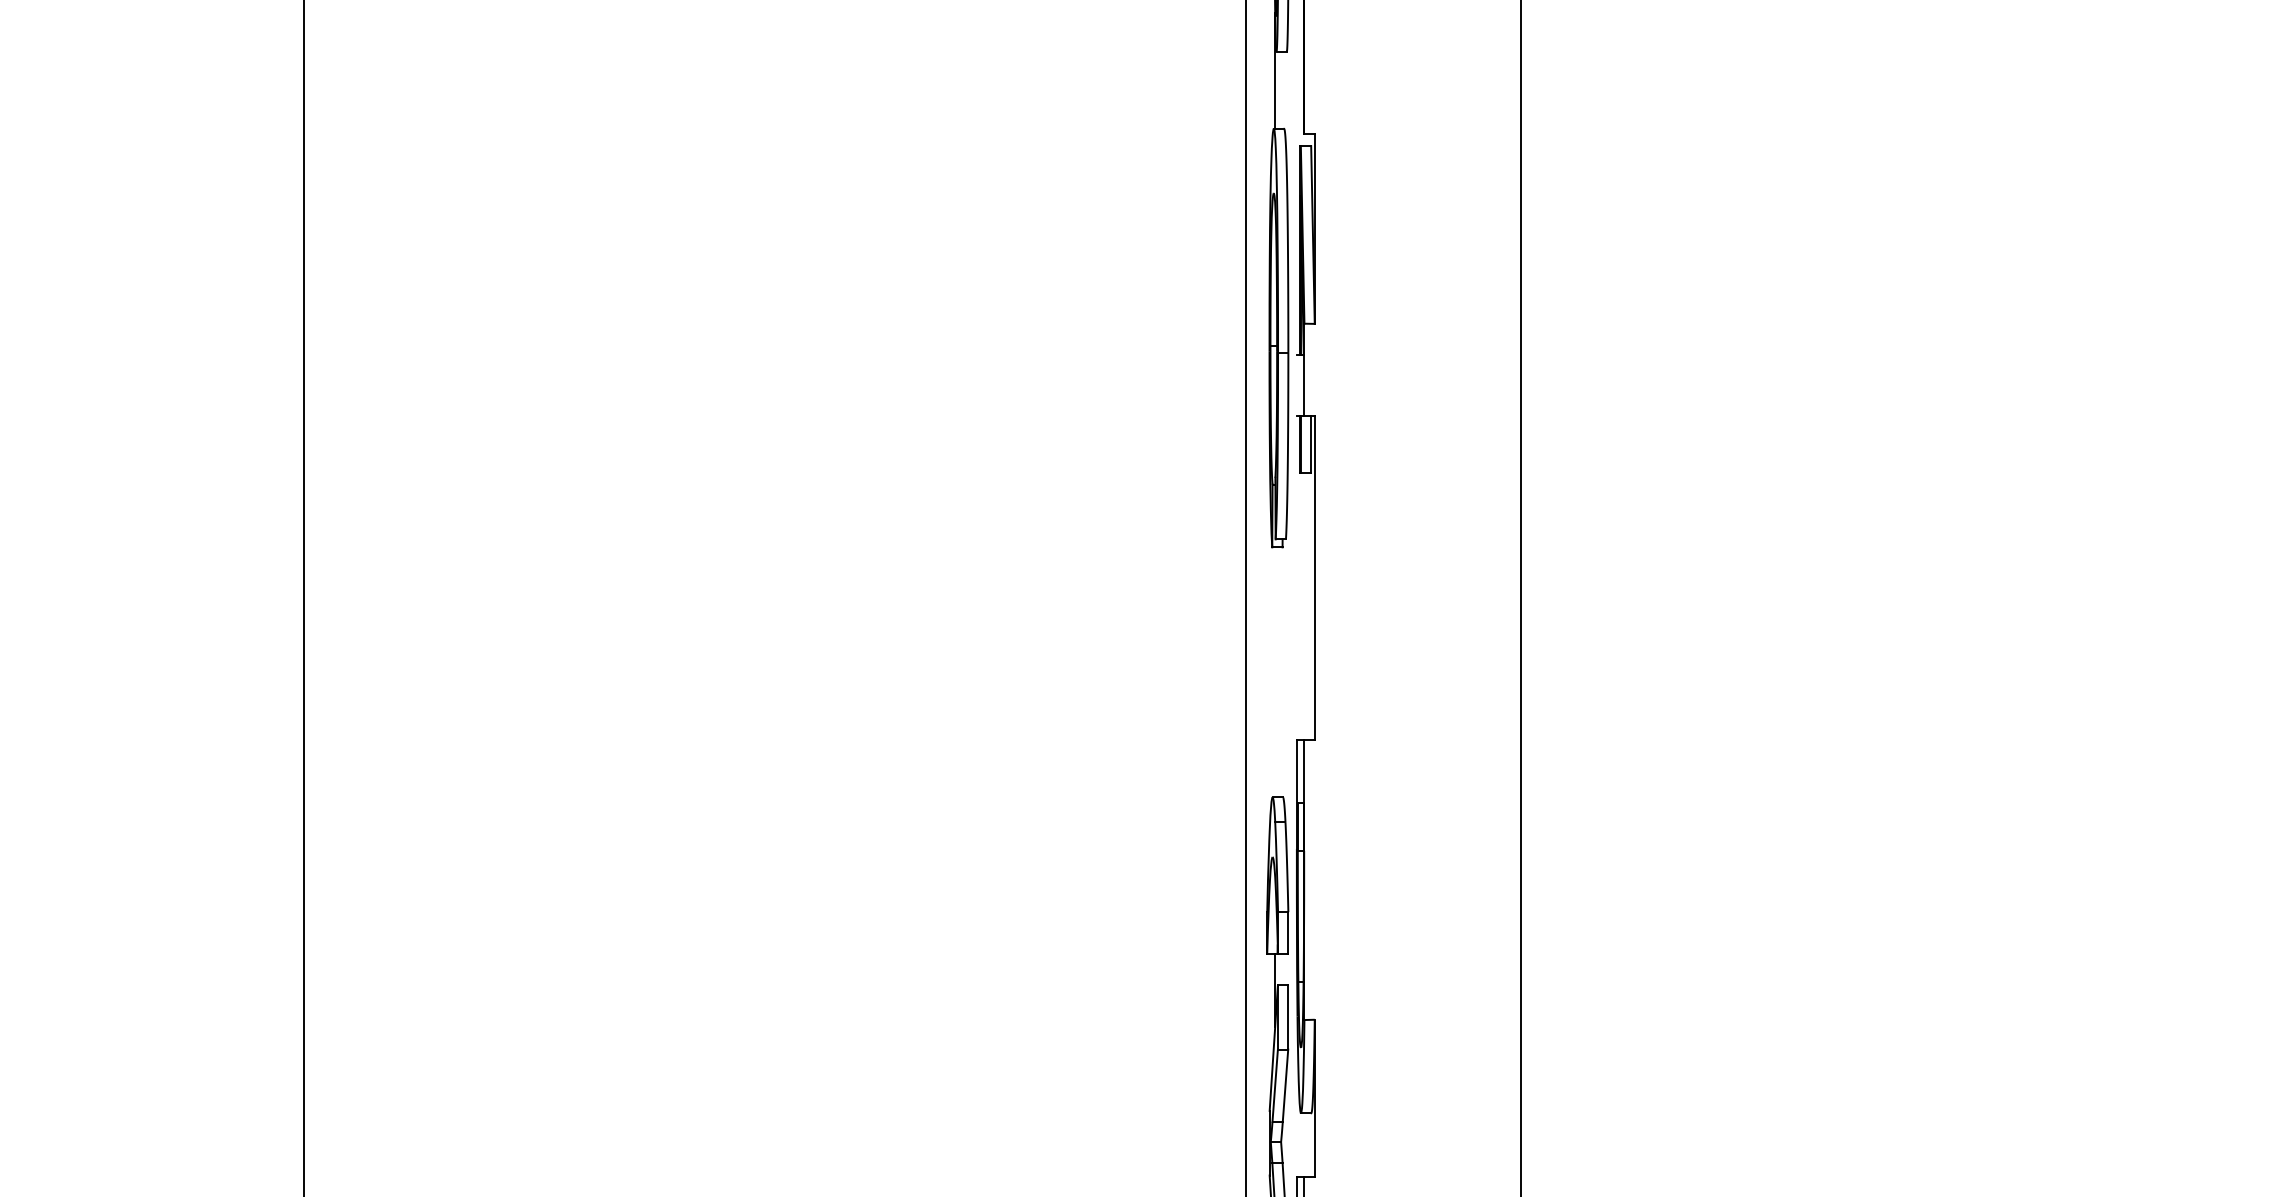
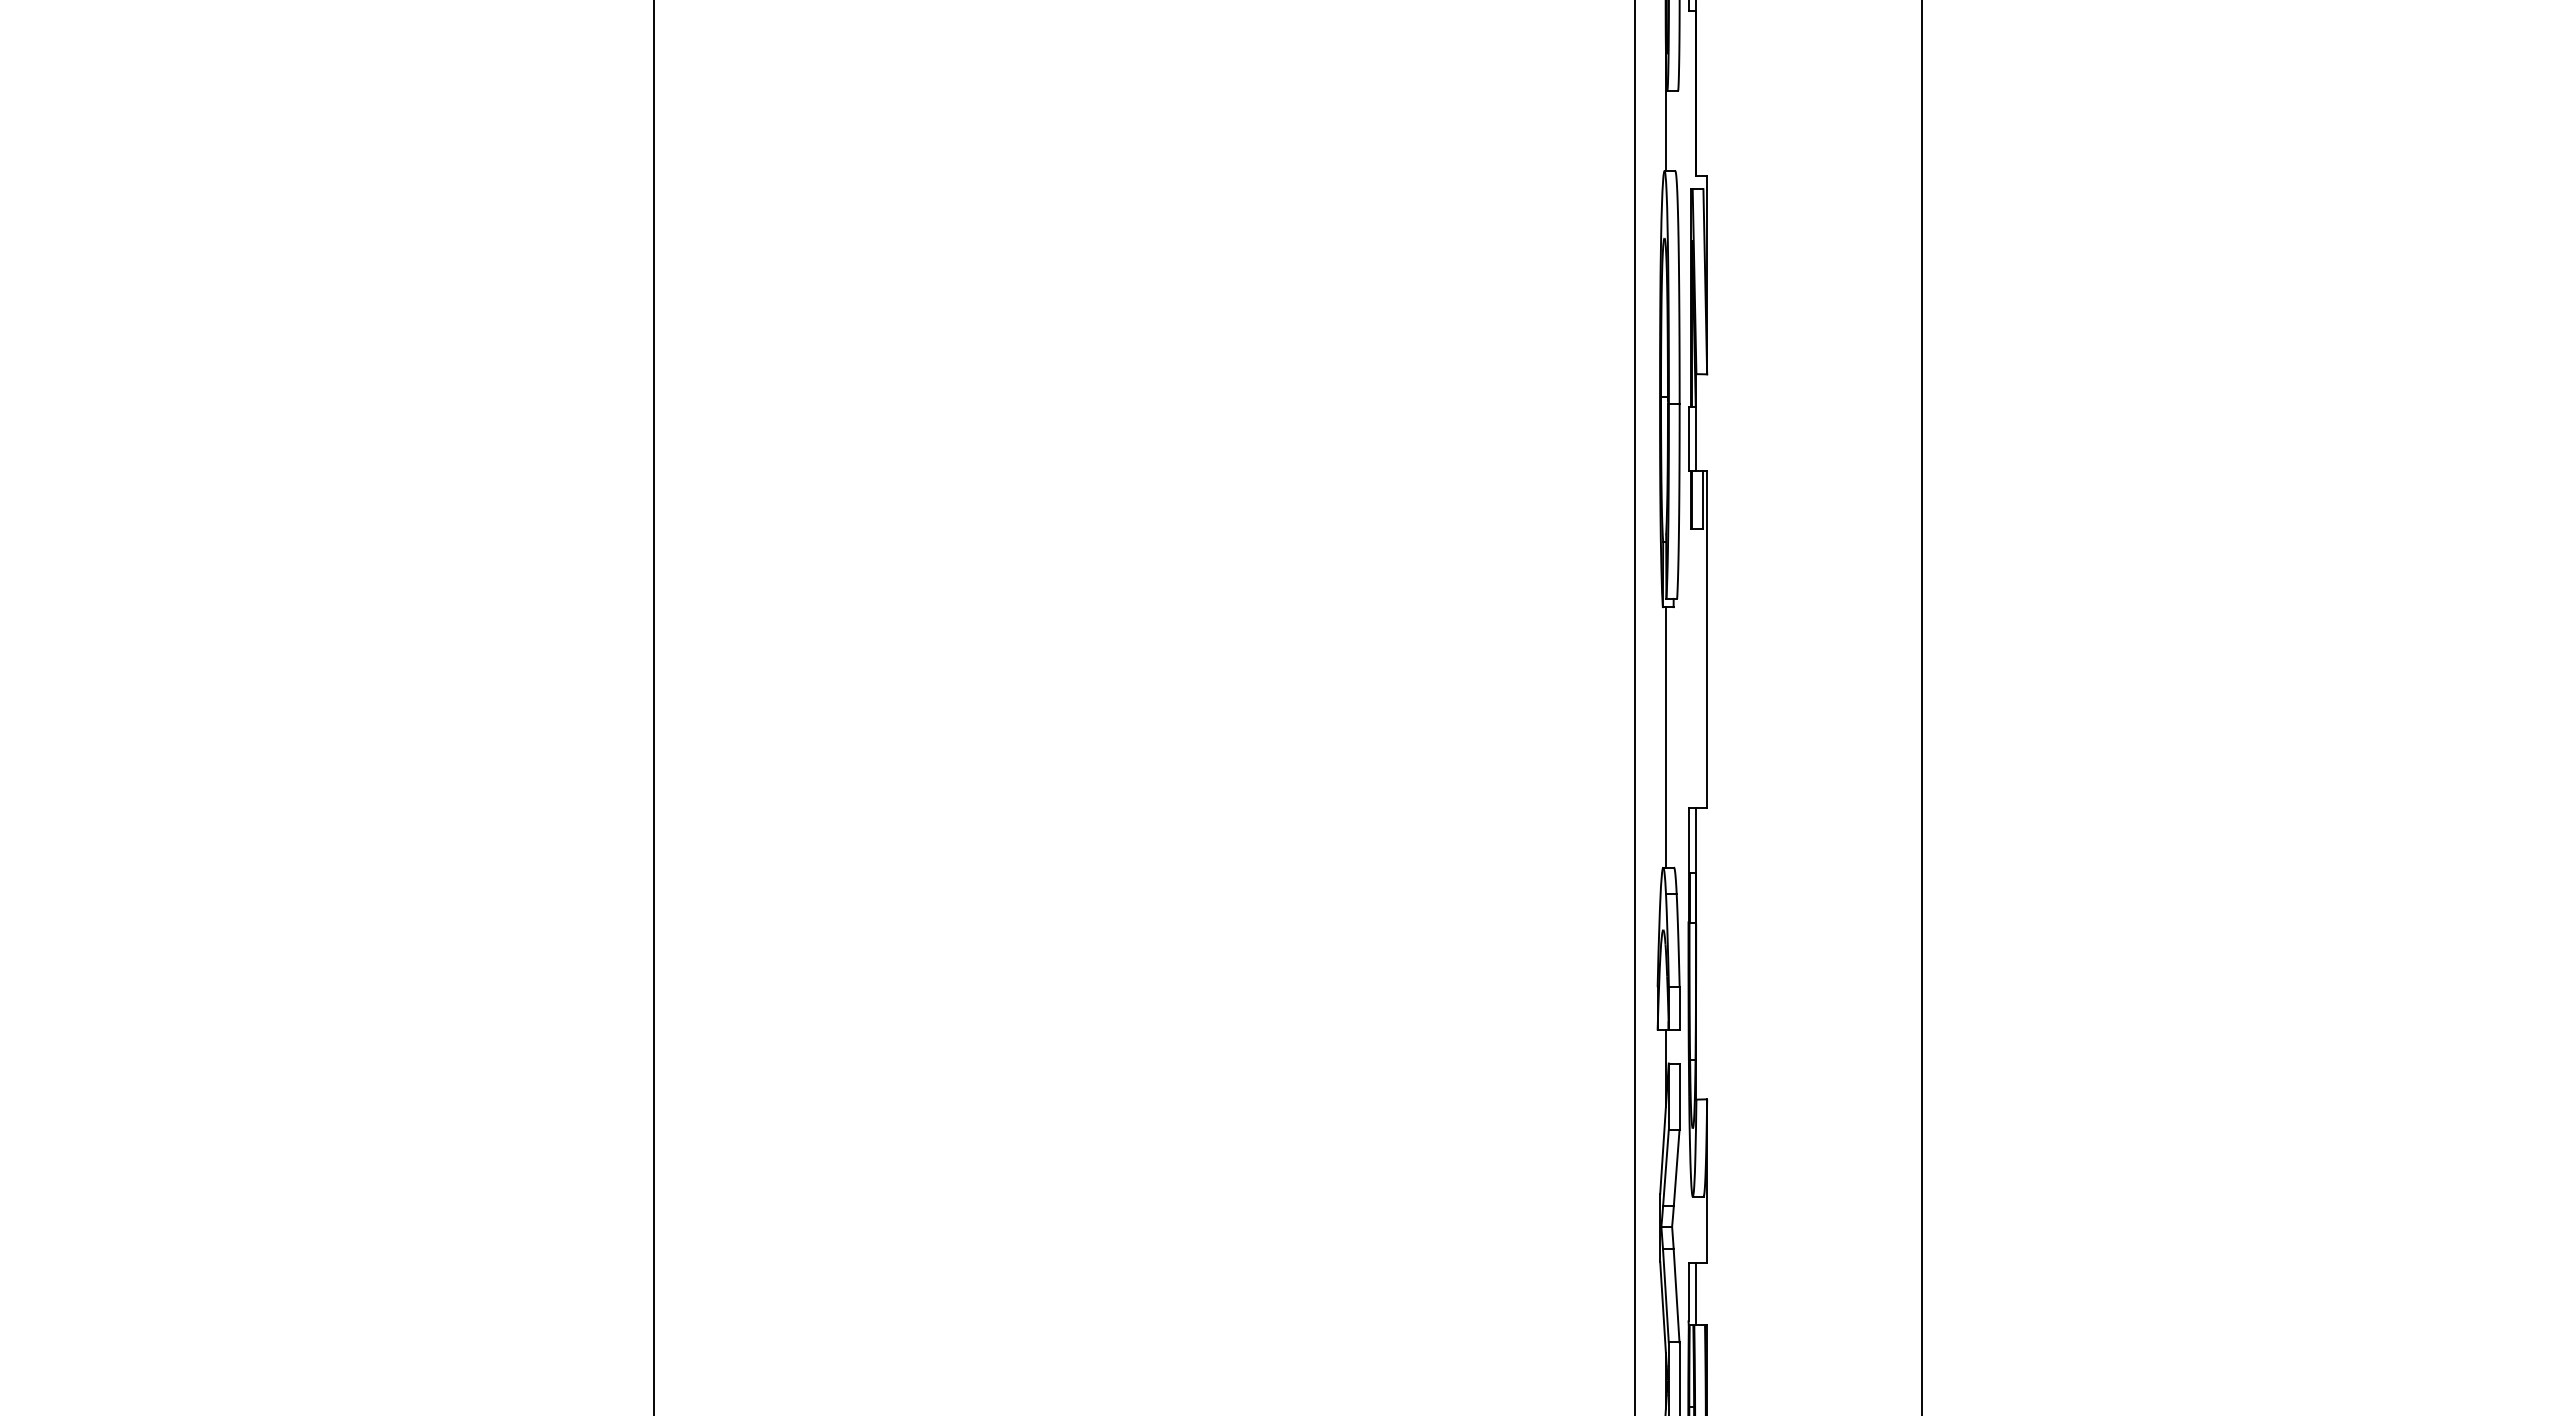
line: (1296, 385) -> (1688, 438), added
line: (1274, 672) -> (1665, 737), added

